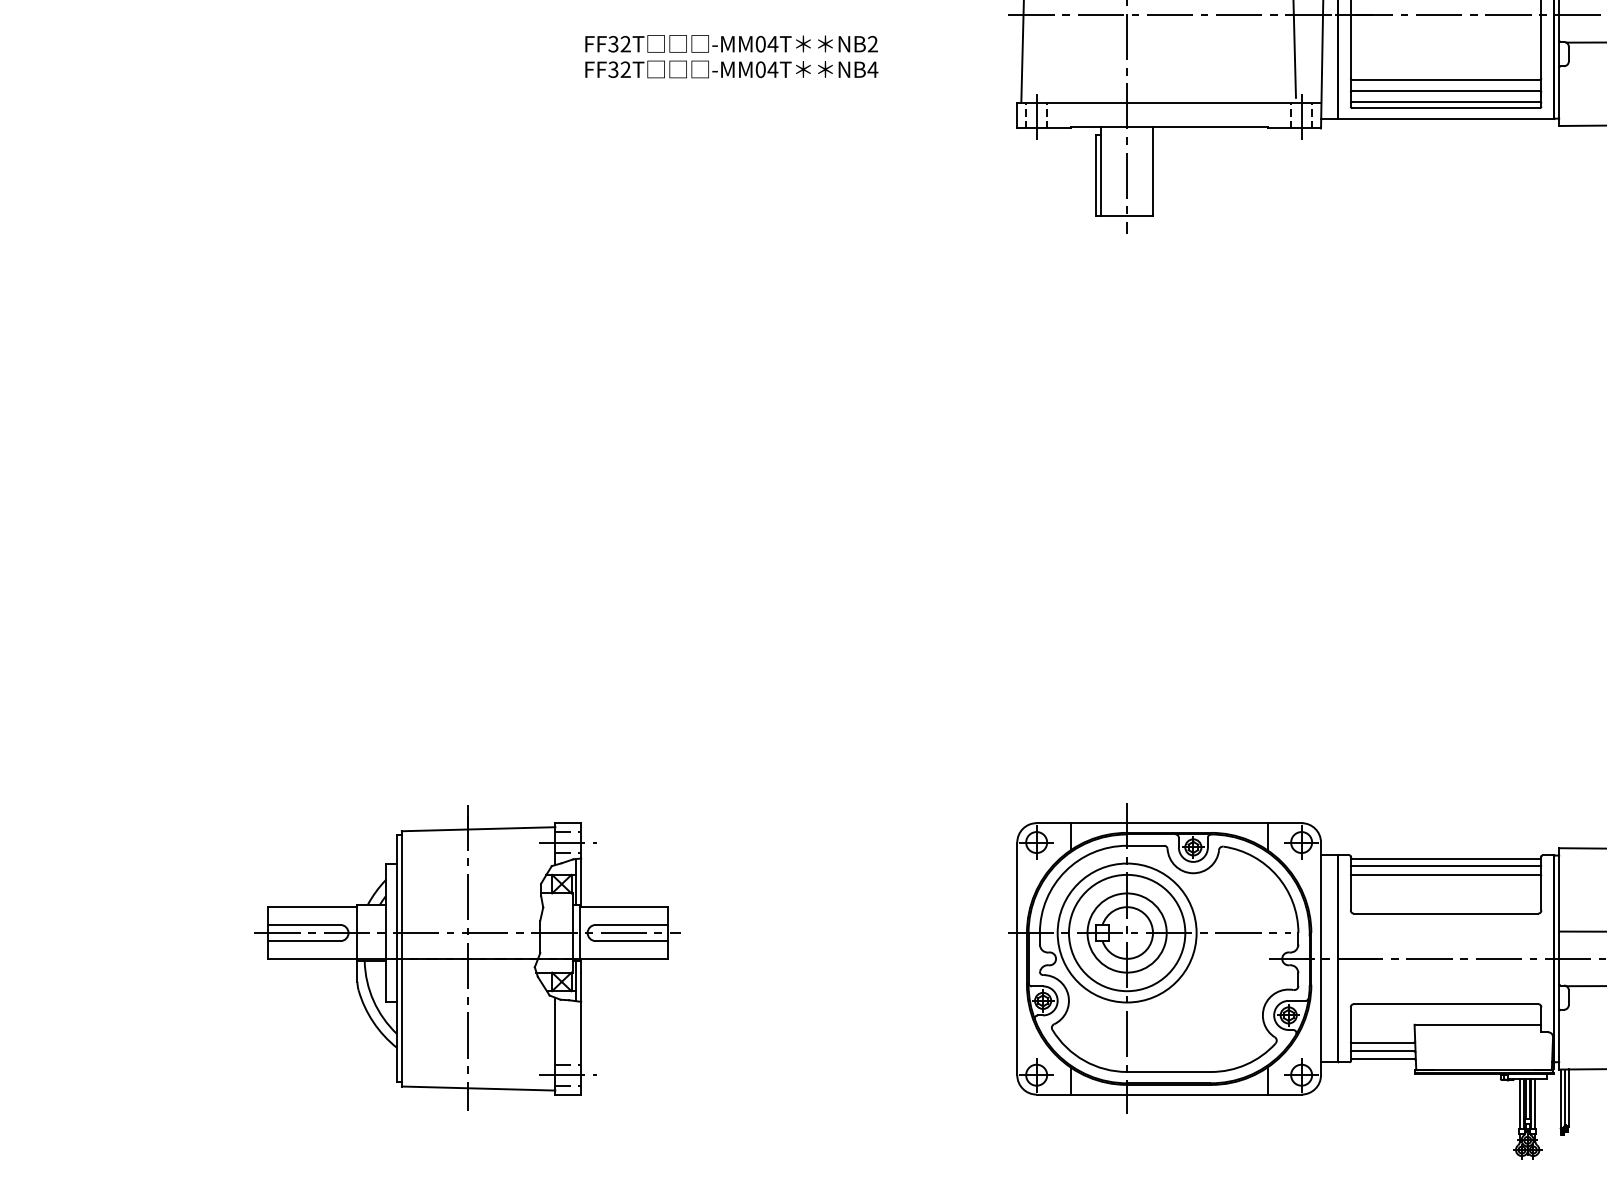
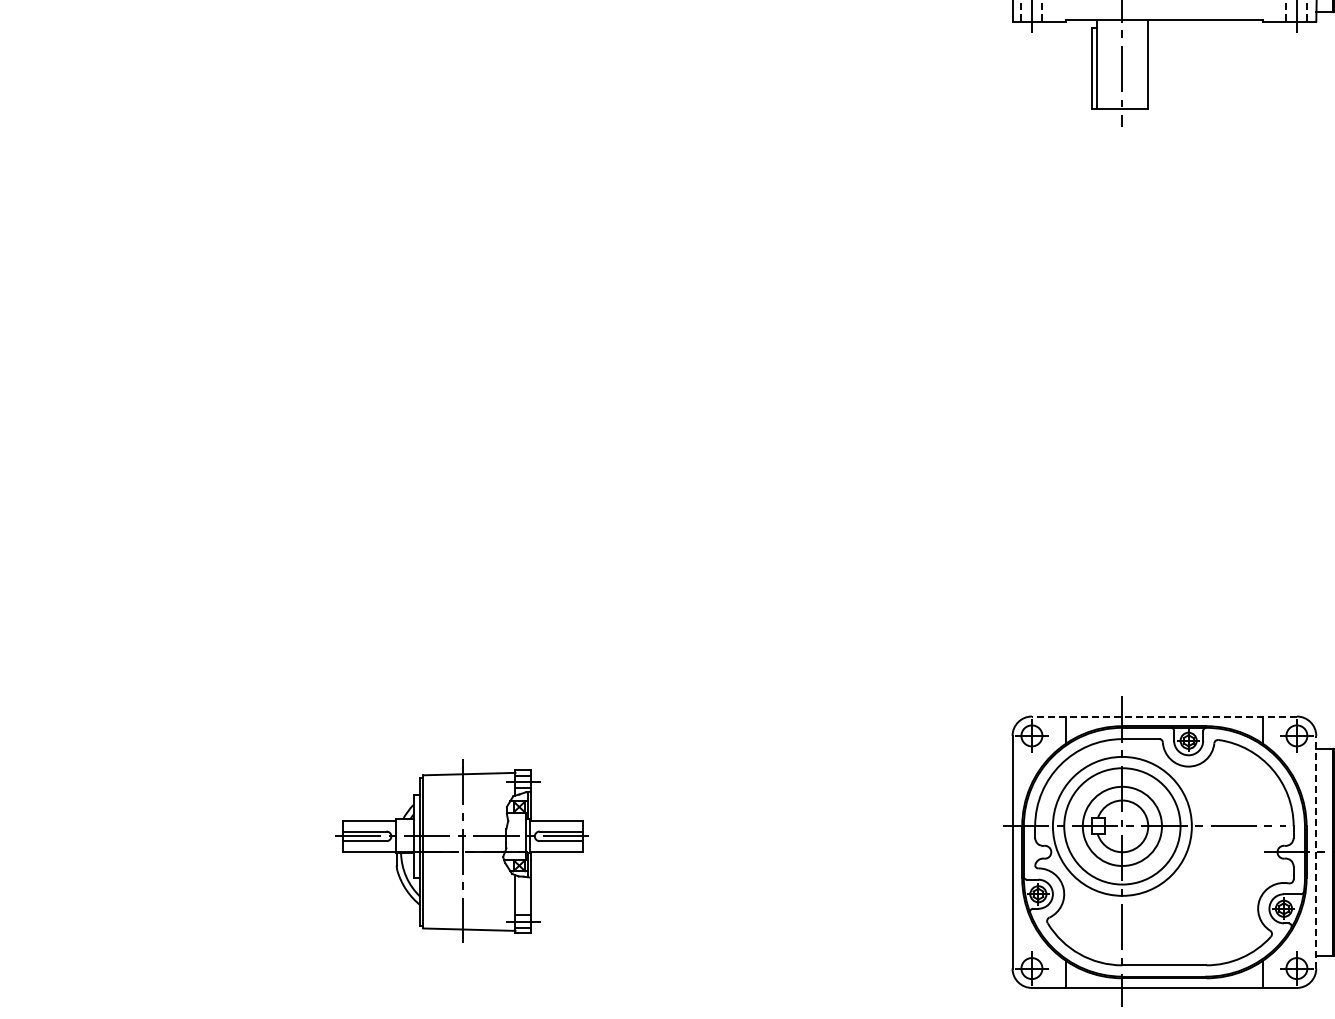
line: (1168, 823) -> (1163, 716), solid -> dashed
part: (467, 957) -> (462, 850), size x0.6
line: (1321, 958) -> (1316, 851), solid -> dashed

